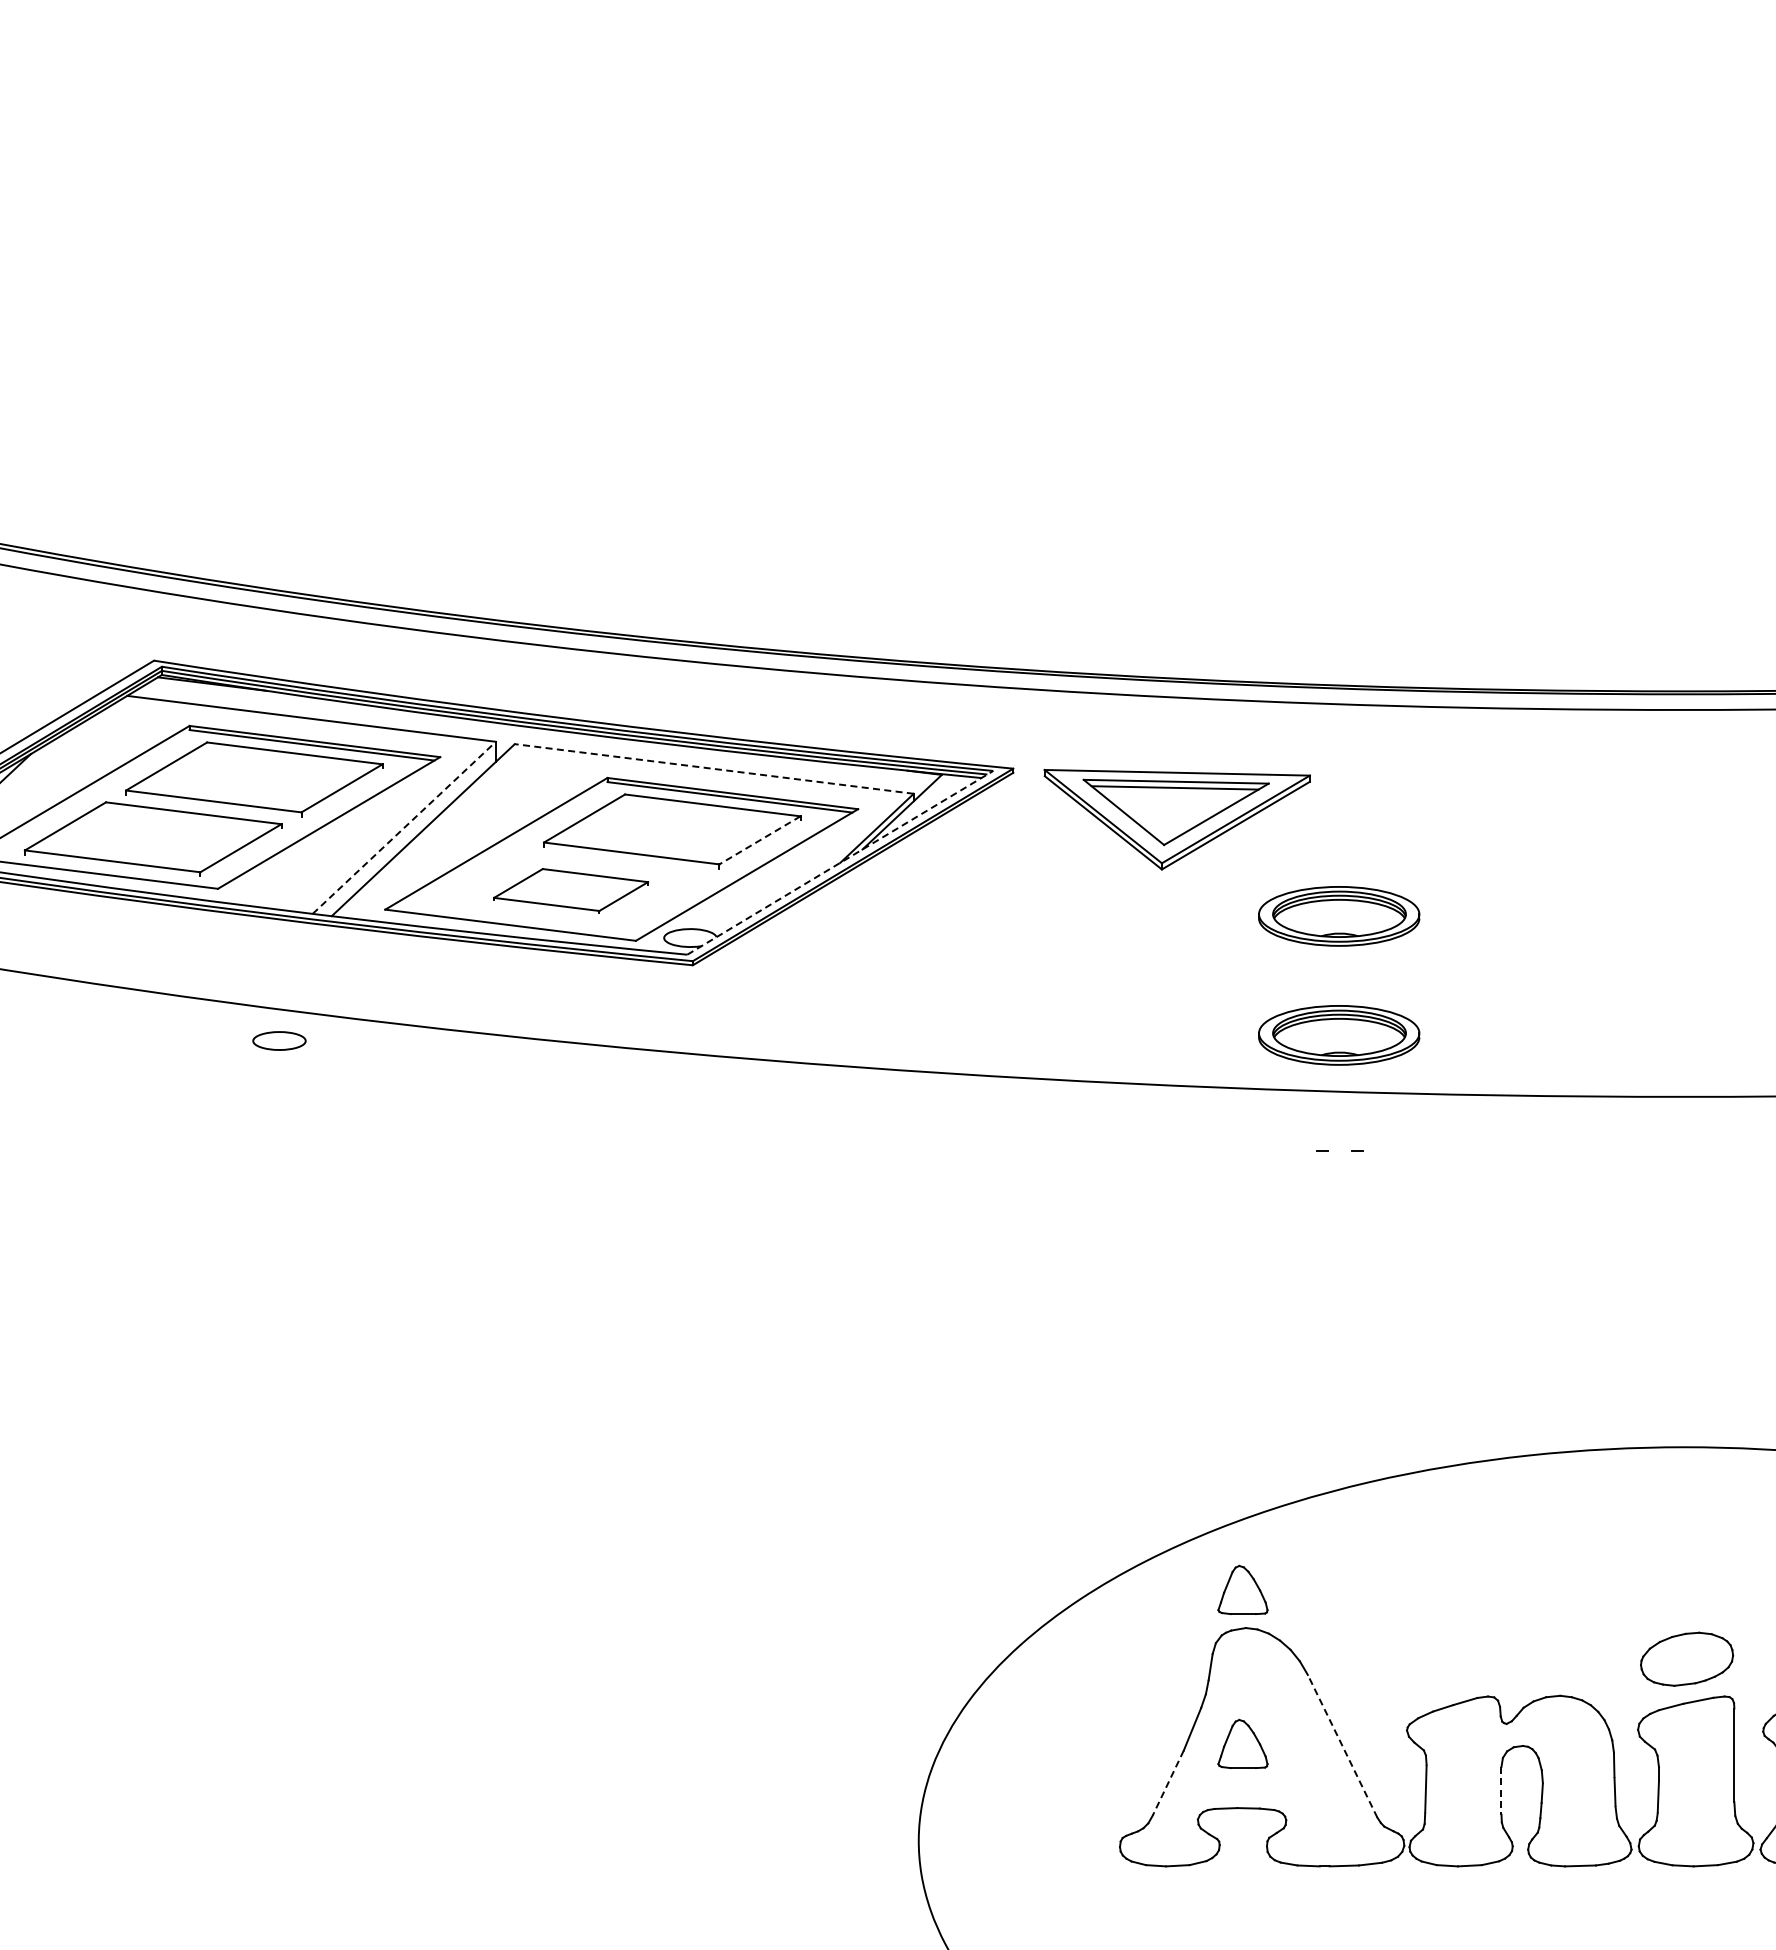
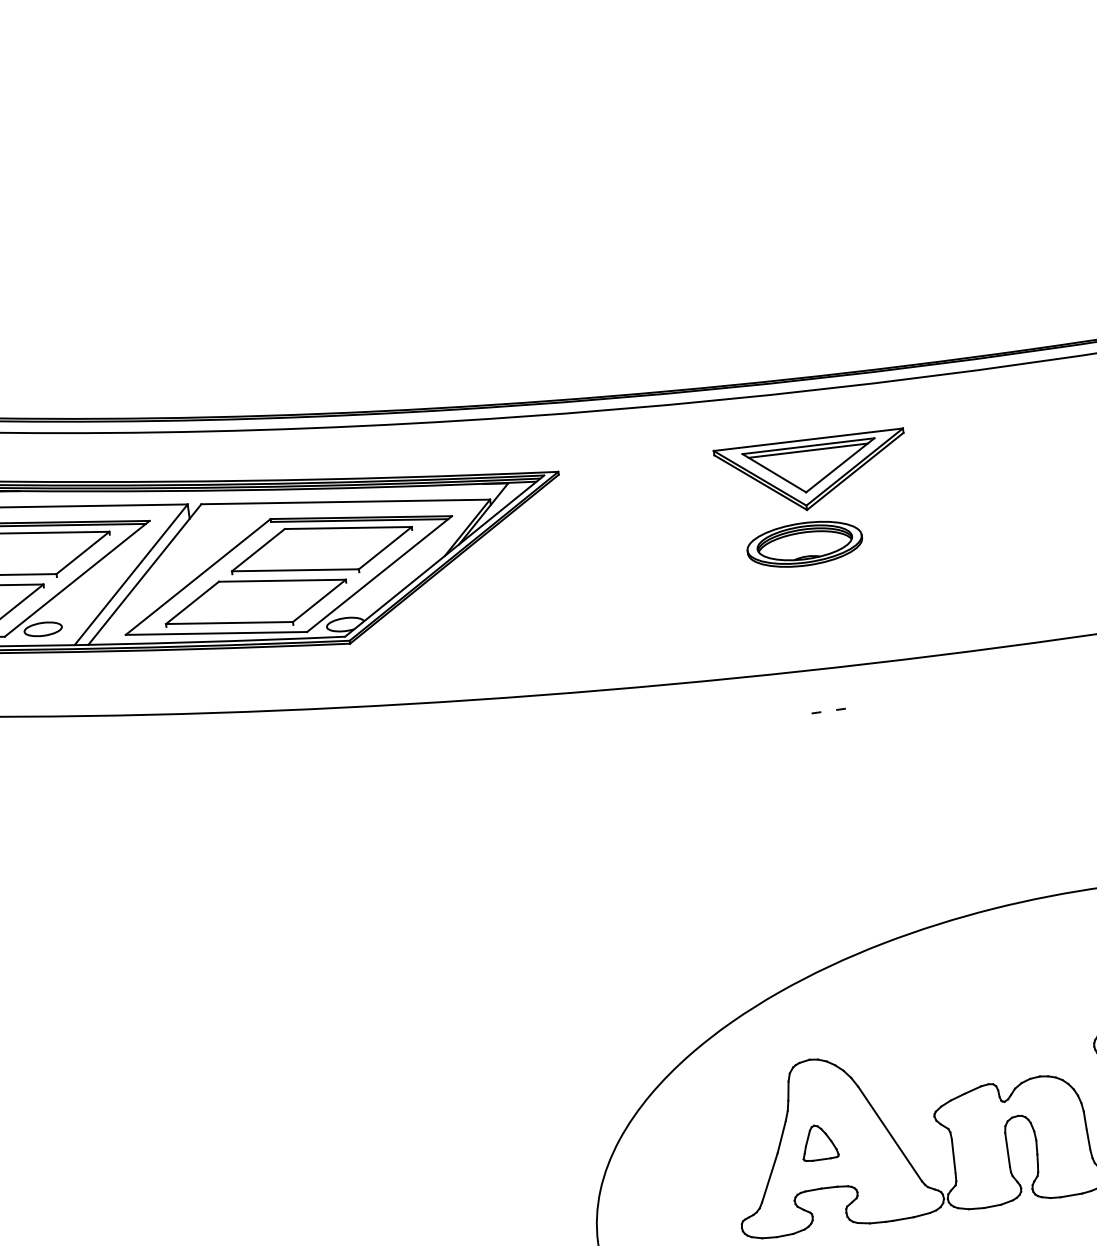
line: (713, 768) -> (345, 501), dashed -> solid
part: (1176, 819) -> (812, 473), moved
line: (404, 827) -> (131, 574), dashed -> solid
line: (759, 840) -> (385, 548), dashed -> solid
line: (840, 862) -> (444, 555), dashed -> solid
part: (570, 890) -> (255, 602), size x1.67
part: (1339, 1035) -> (816, 629), removed
part: (279, 1040) -> (43, 628), moved
part: (1242, 1589) -> (803, 1032), removed
line: (1342, 1745) -> (890, 1133), dashed -> solid
line: (1168, 1783) -> (770, 1178), dashed -> solid
line: (1501, 1790) -> (1007, 1149), dashed -> solid

